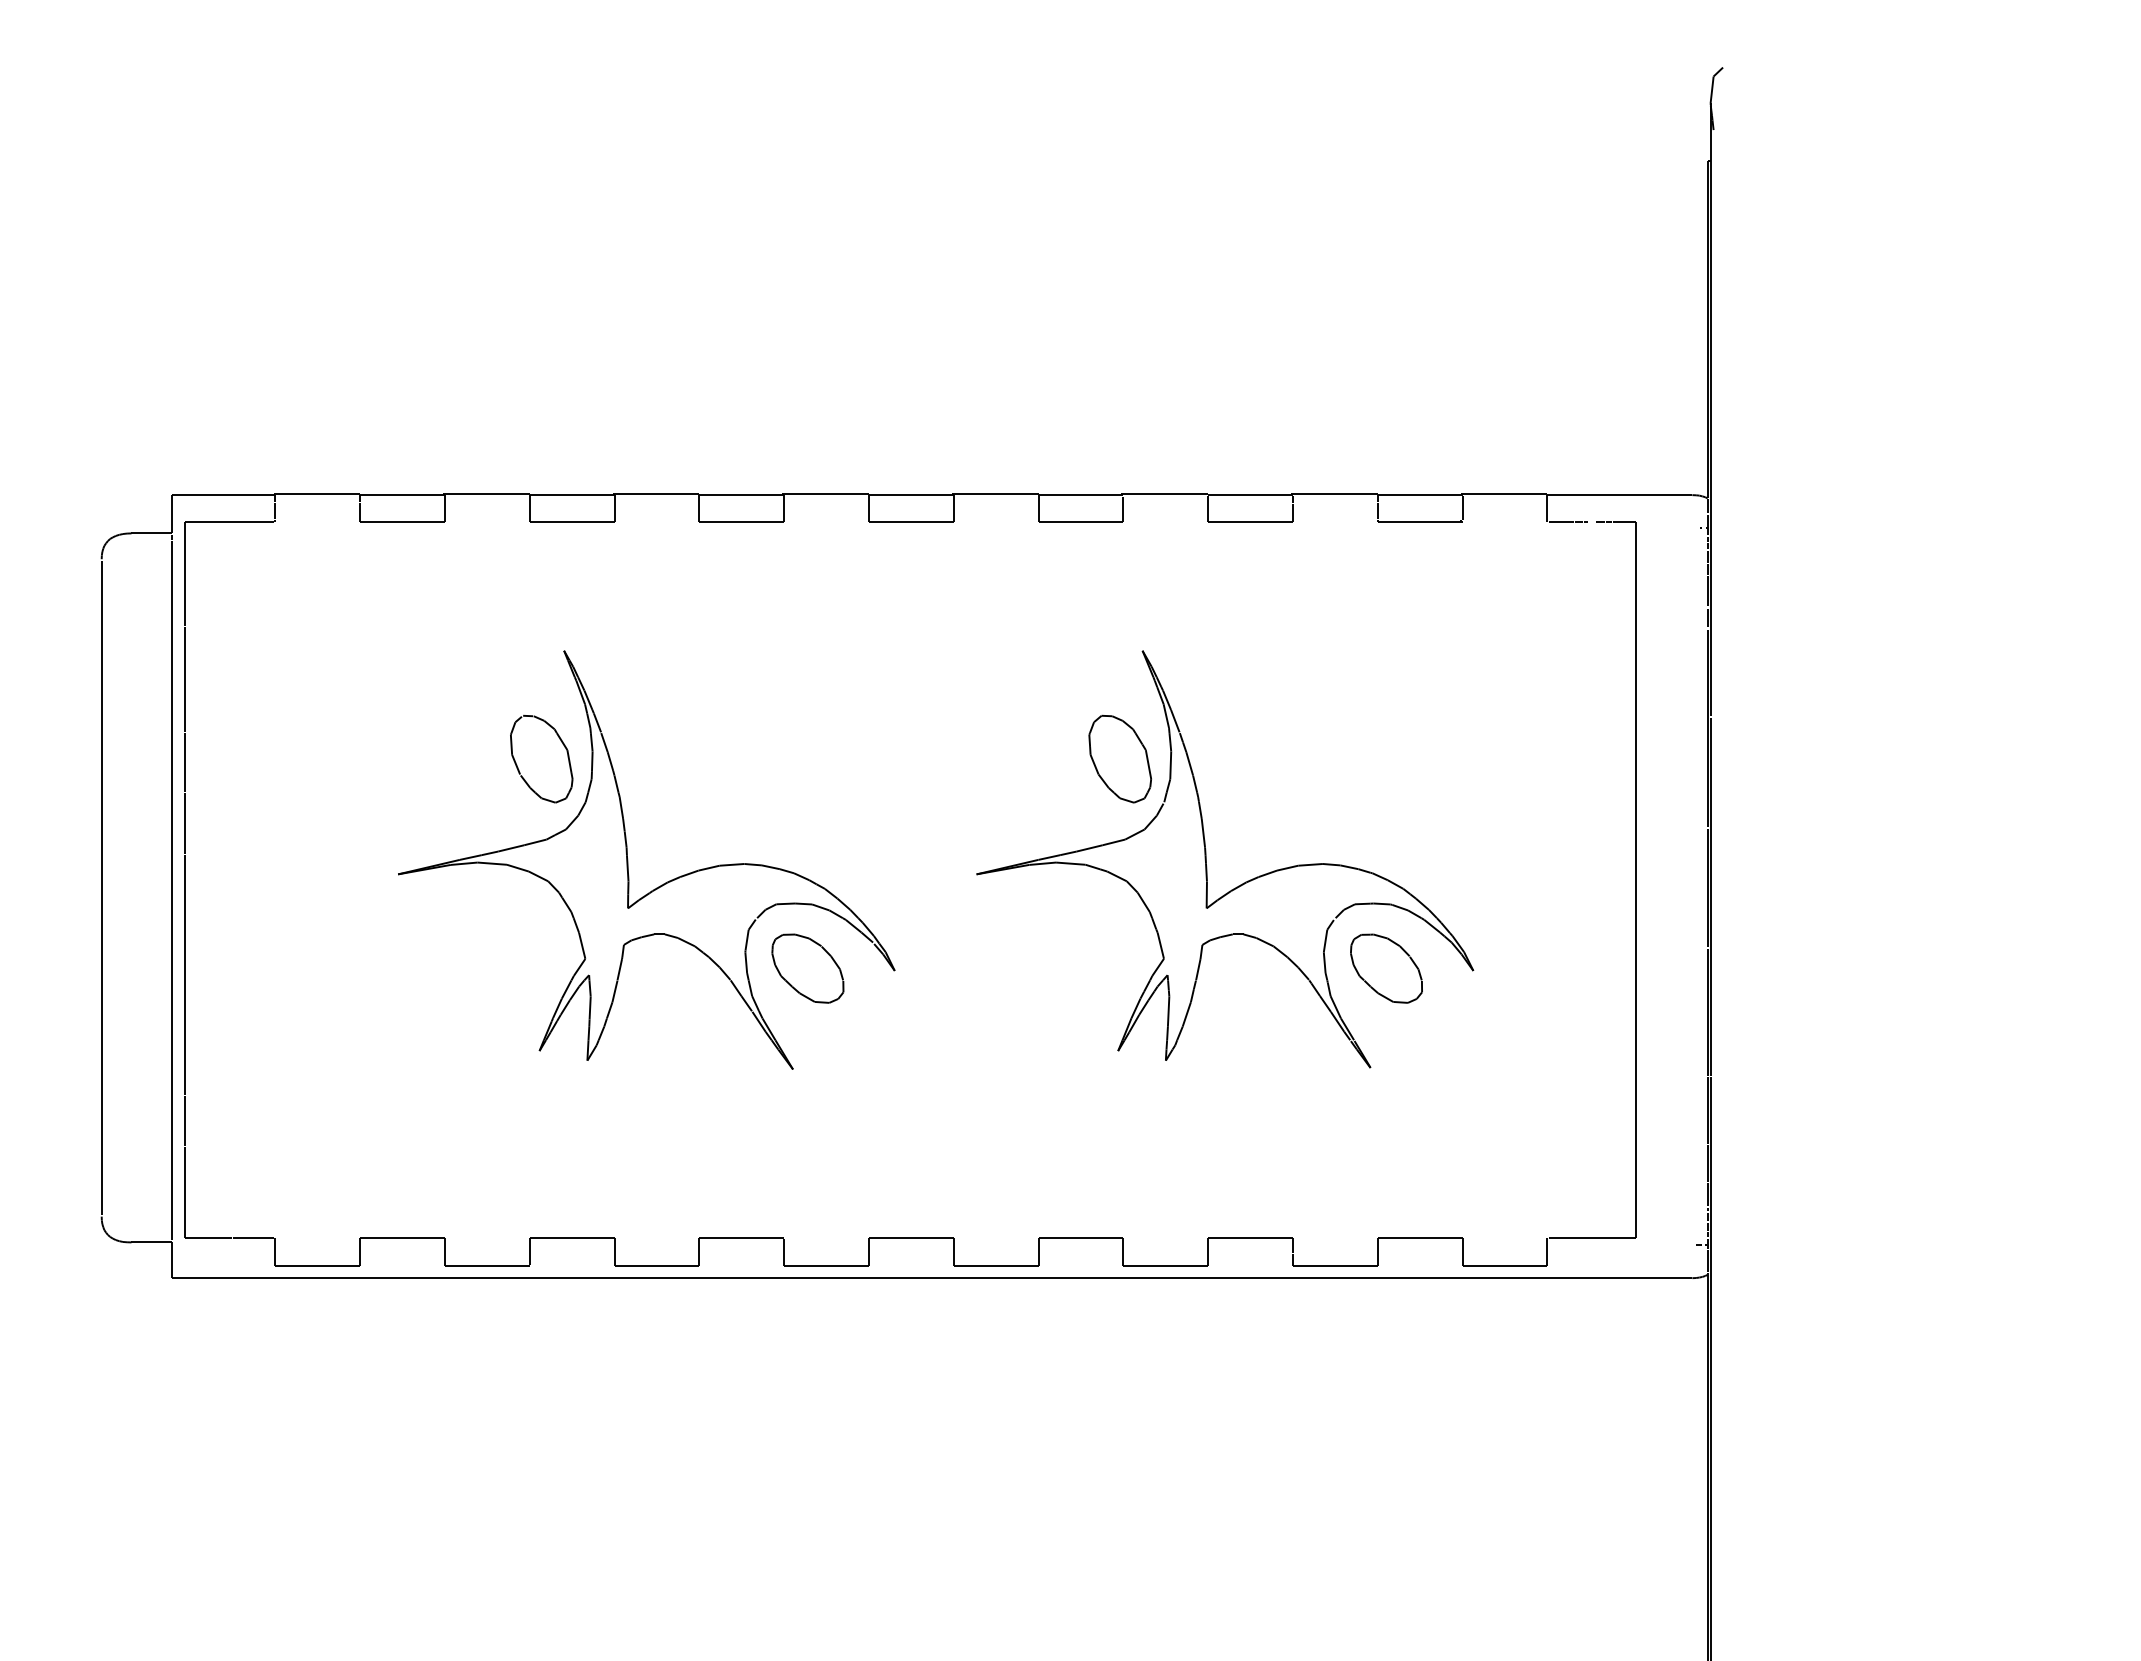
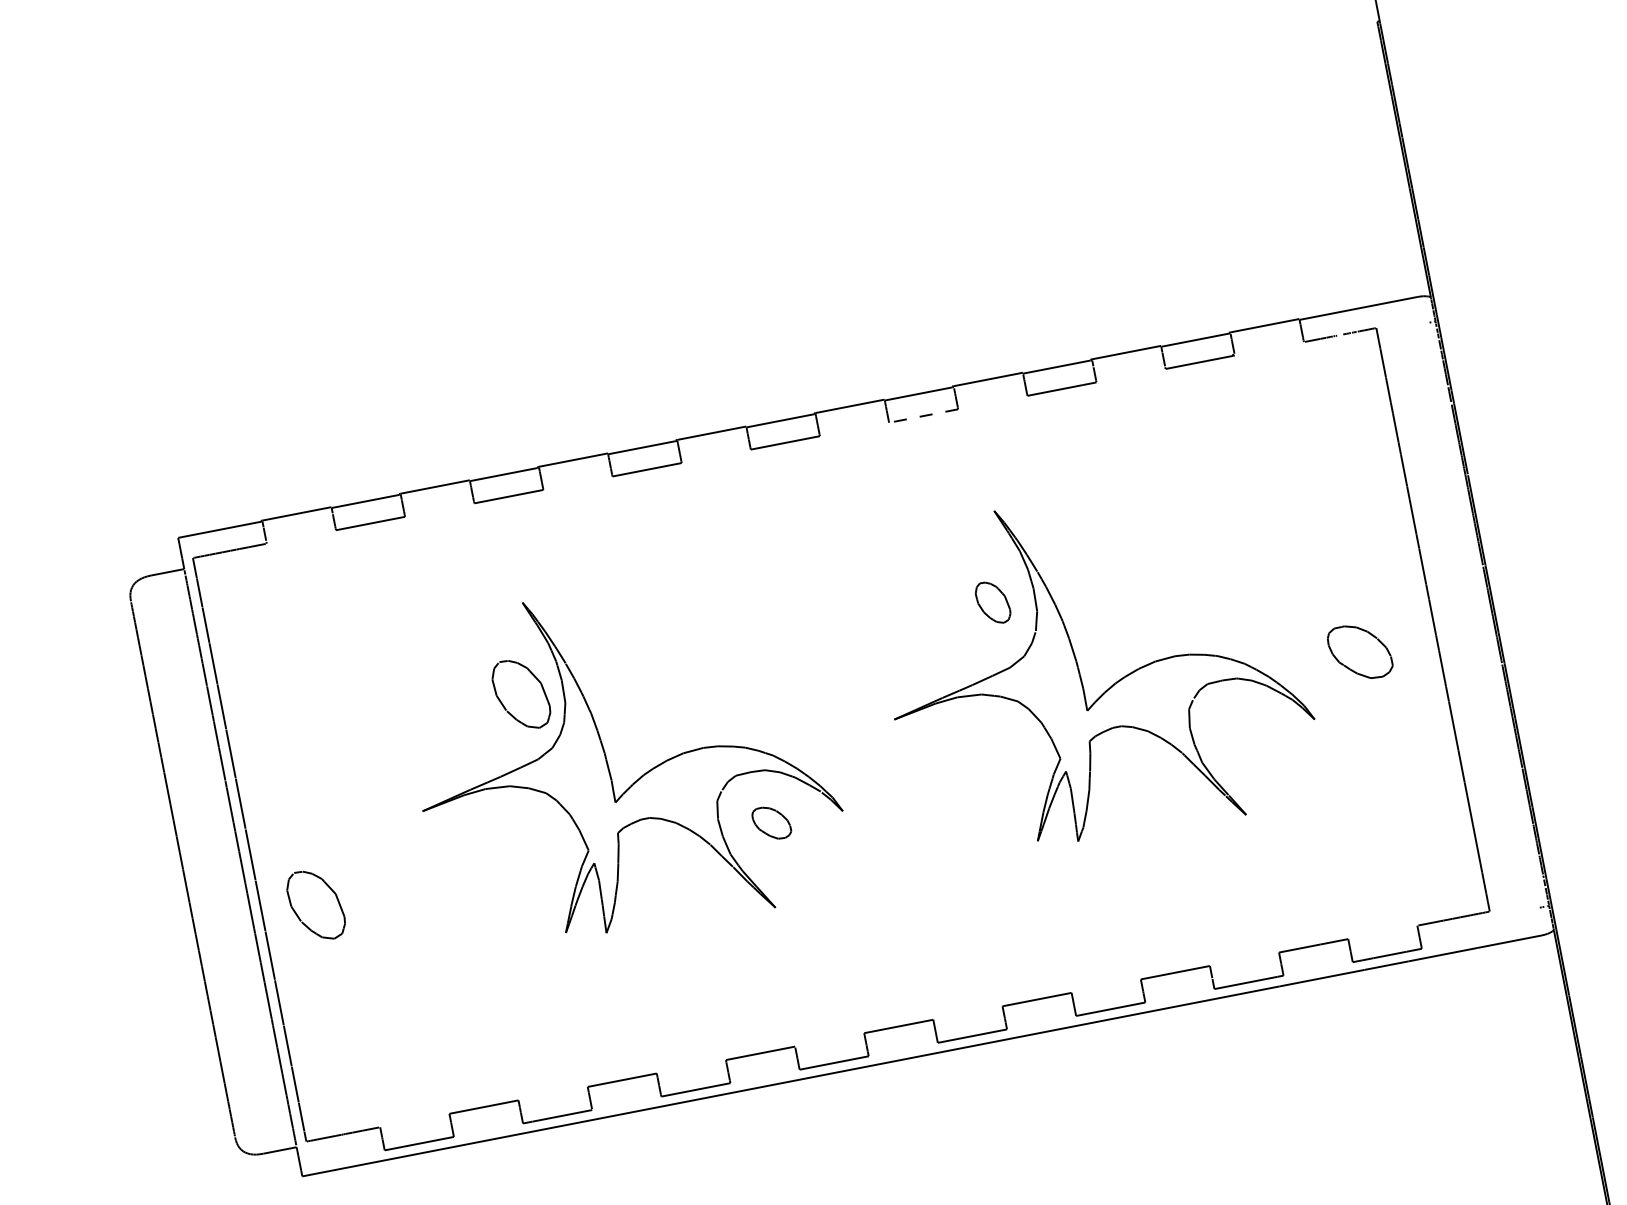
line: (1080, 522) -> (923, 416), solid -> dashed
part: (1119, 758) -> (992, 602), size x0.6
part: (250, 960) -> (315, 904), added
part: (807, 968) -> (771, 823), size x0.6
part: (1386, 968) -> (1360, 652), moved

